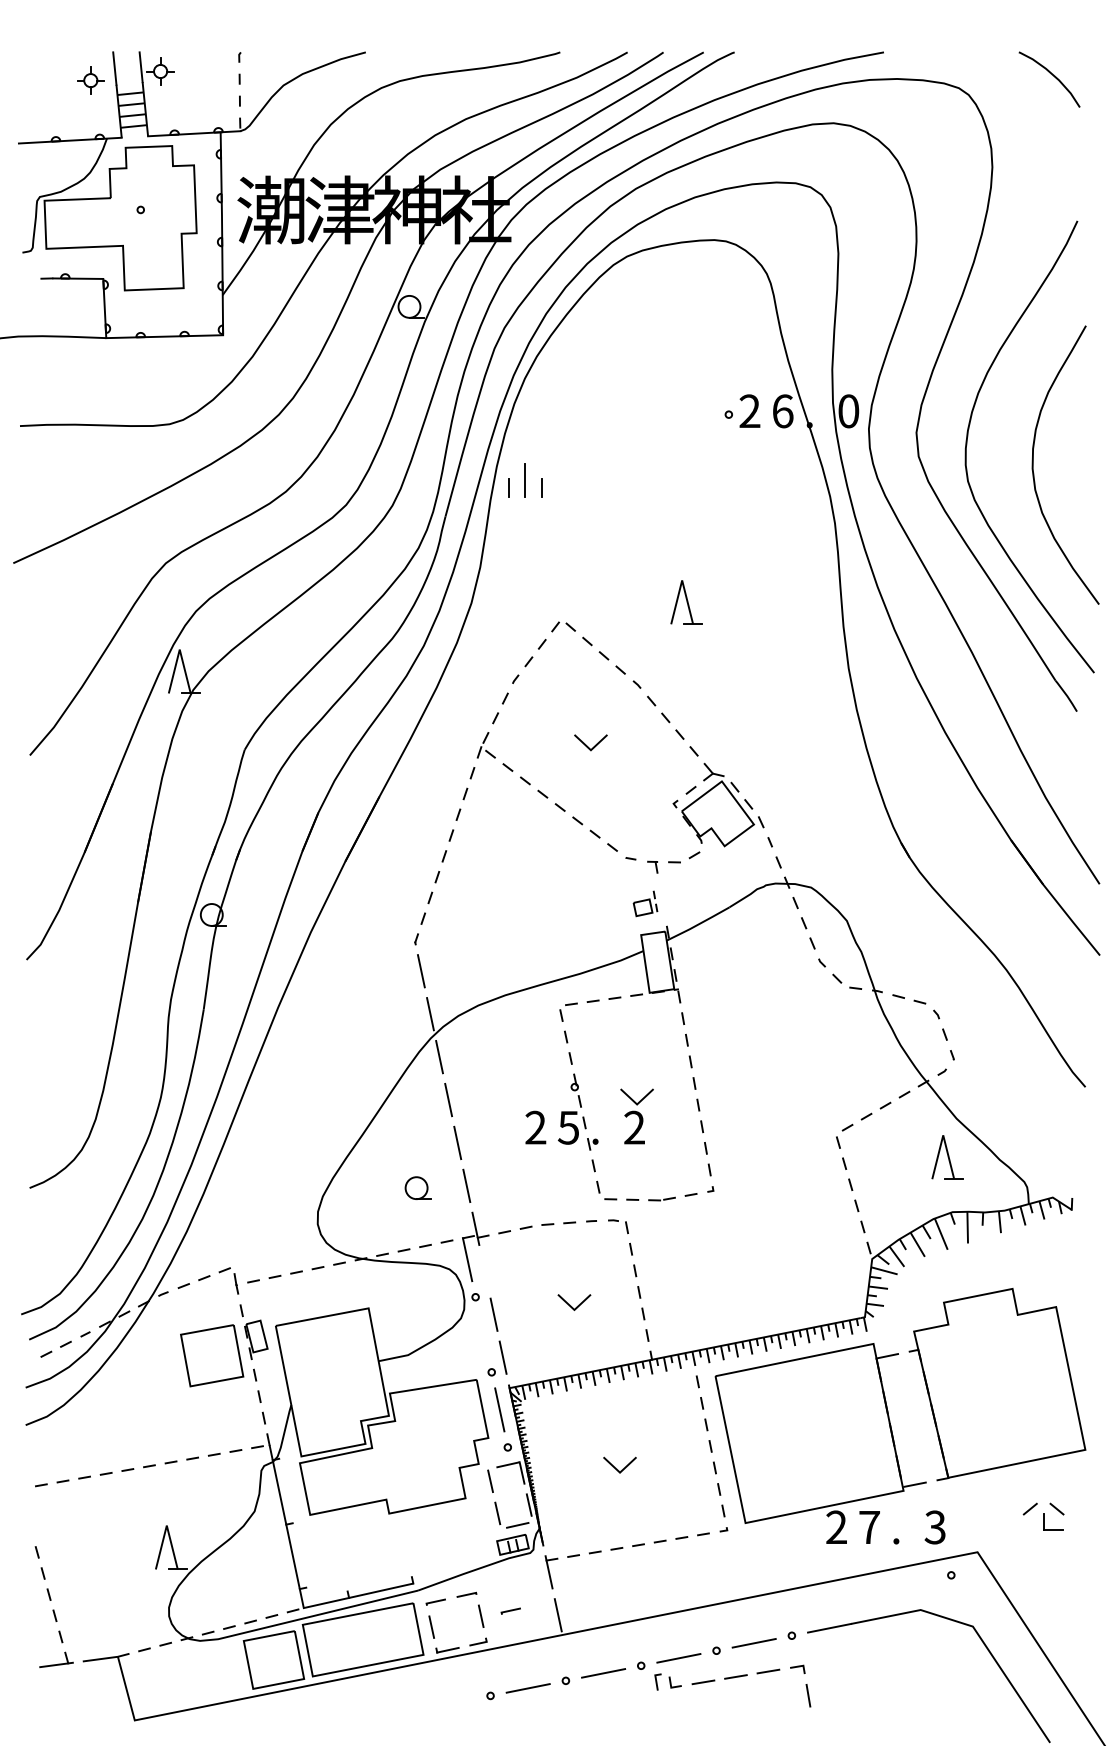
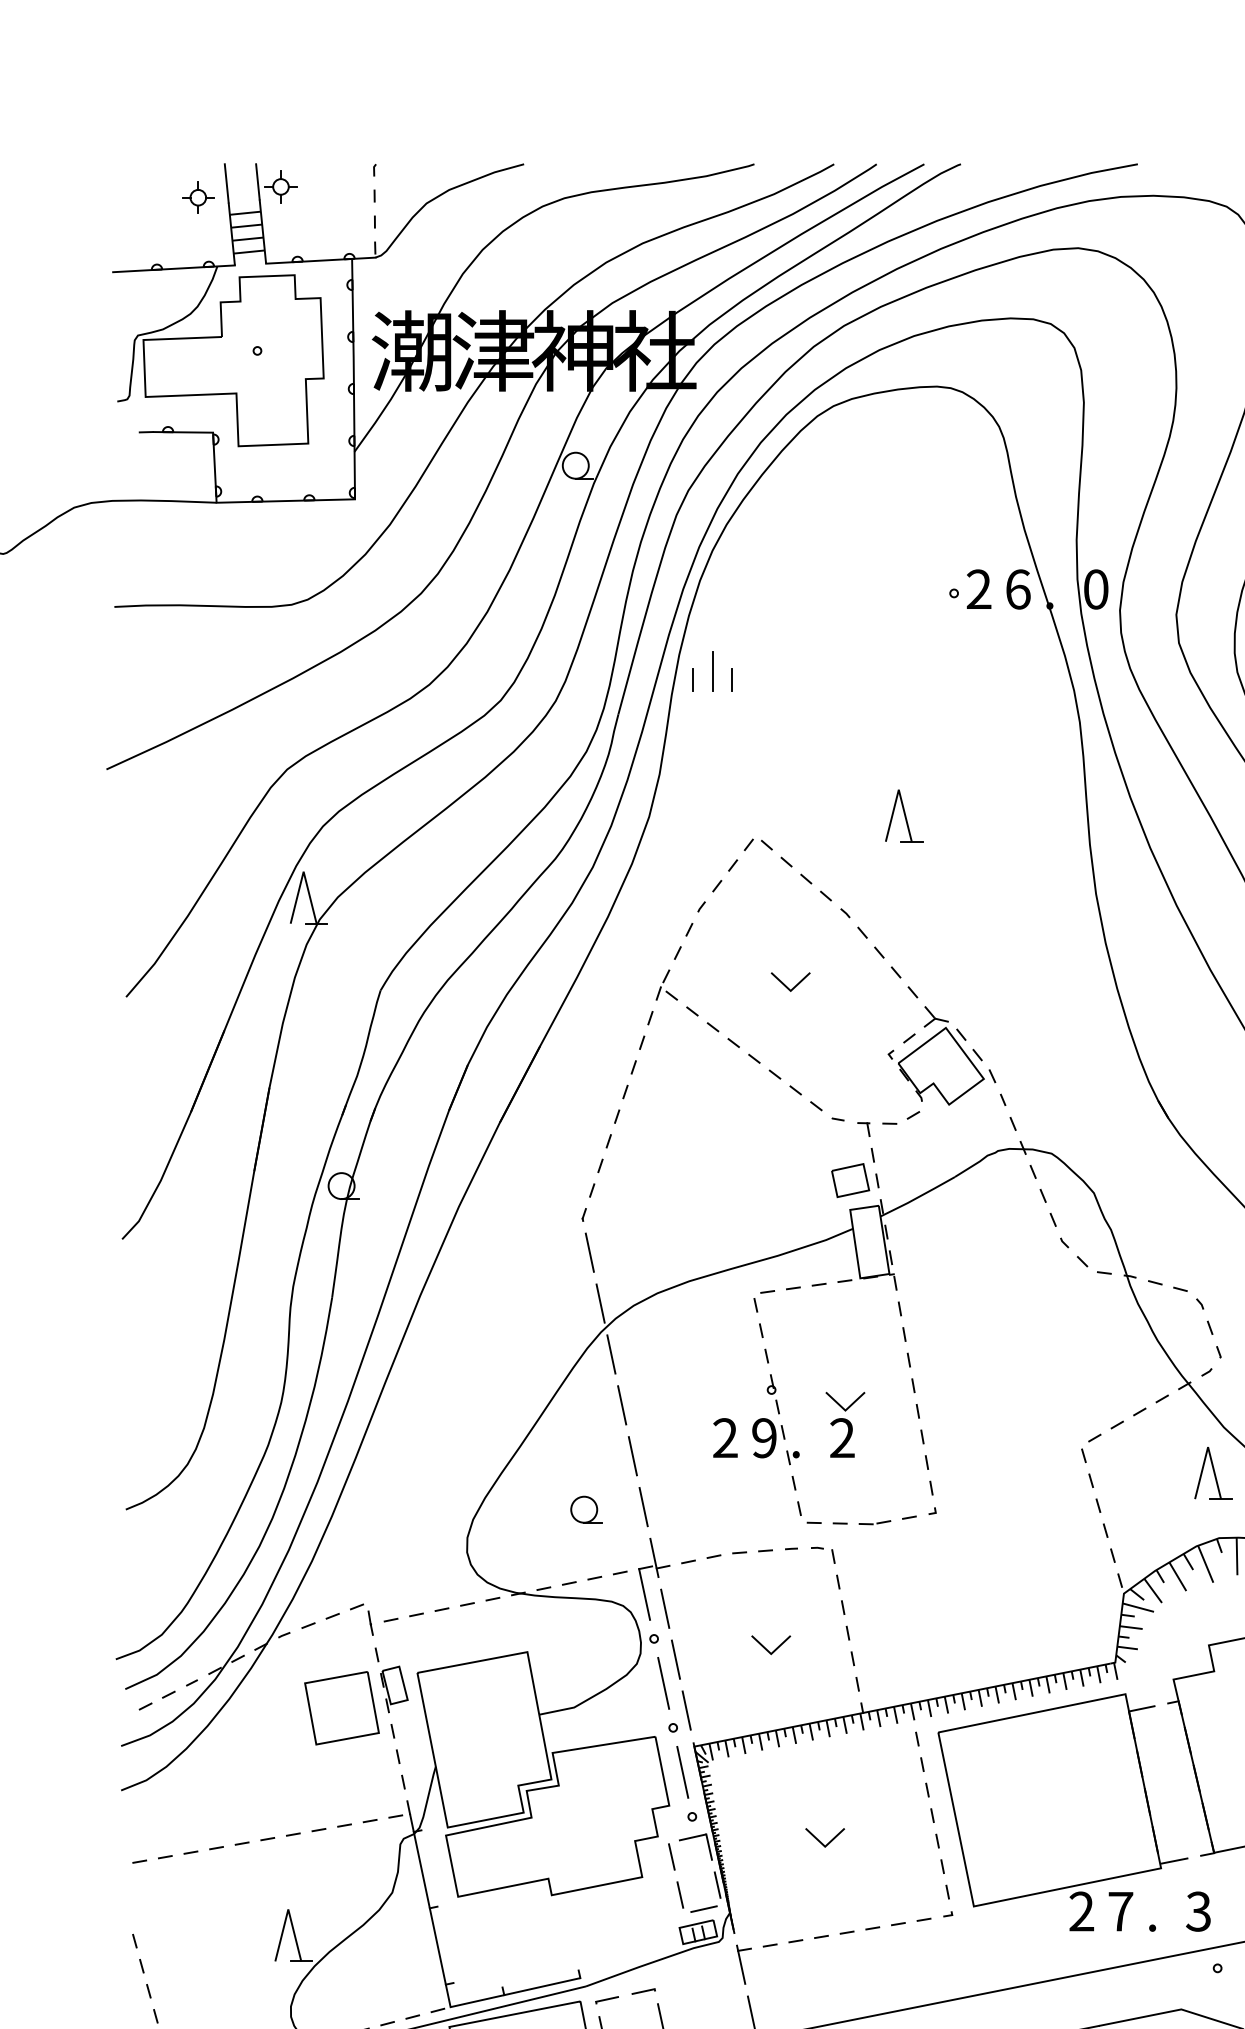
part: (645, 903) -> (855, 1172), size x1.67
text: (567, 1127) -> (762, 1437), 5 -> 9
line: (484, 1271) -> (664, 1608), added
line: (483, 1334) -> (663, 1683), added
line: (510, 1610) -> (695, 2010), removed

